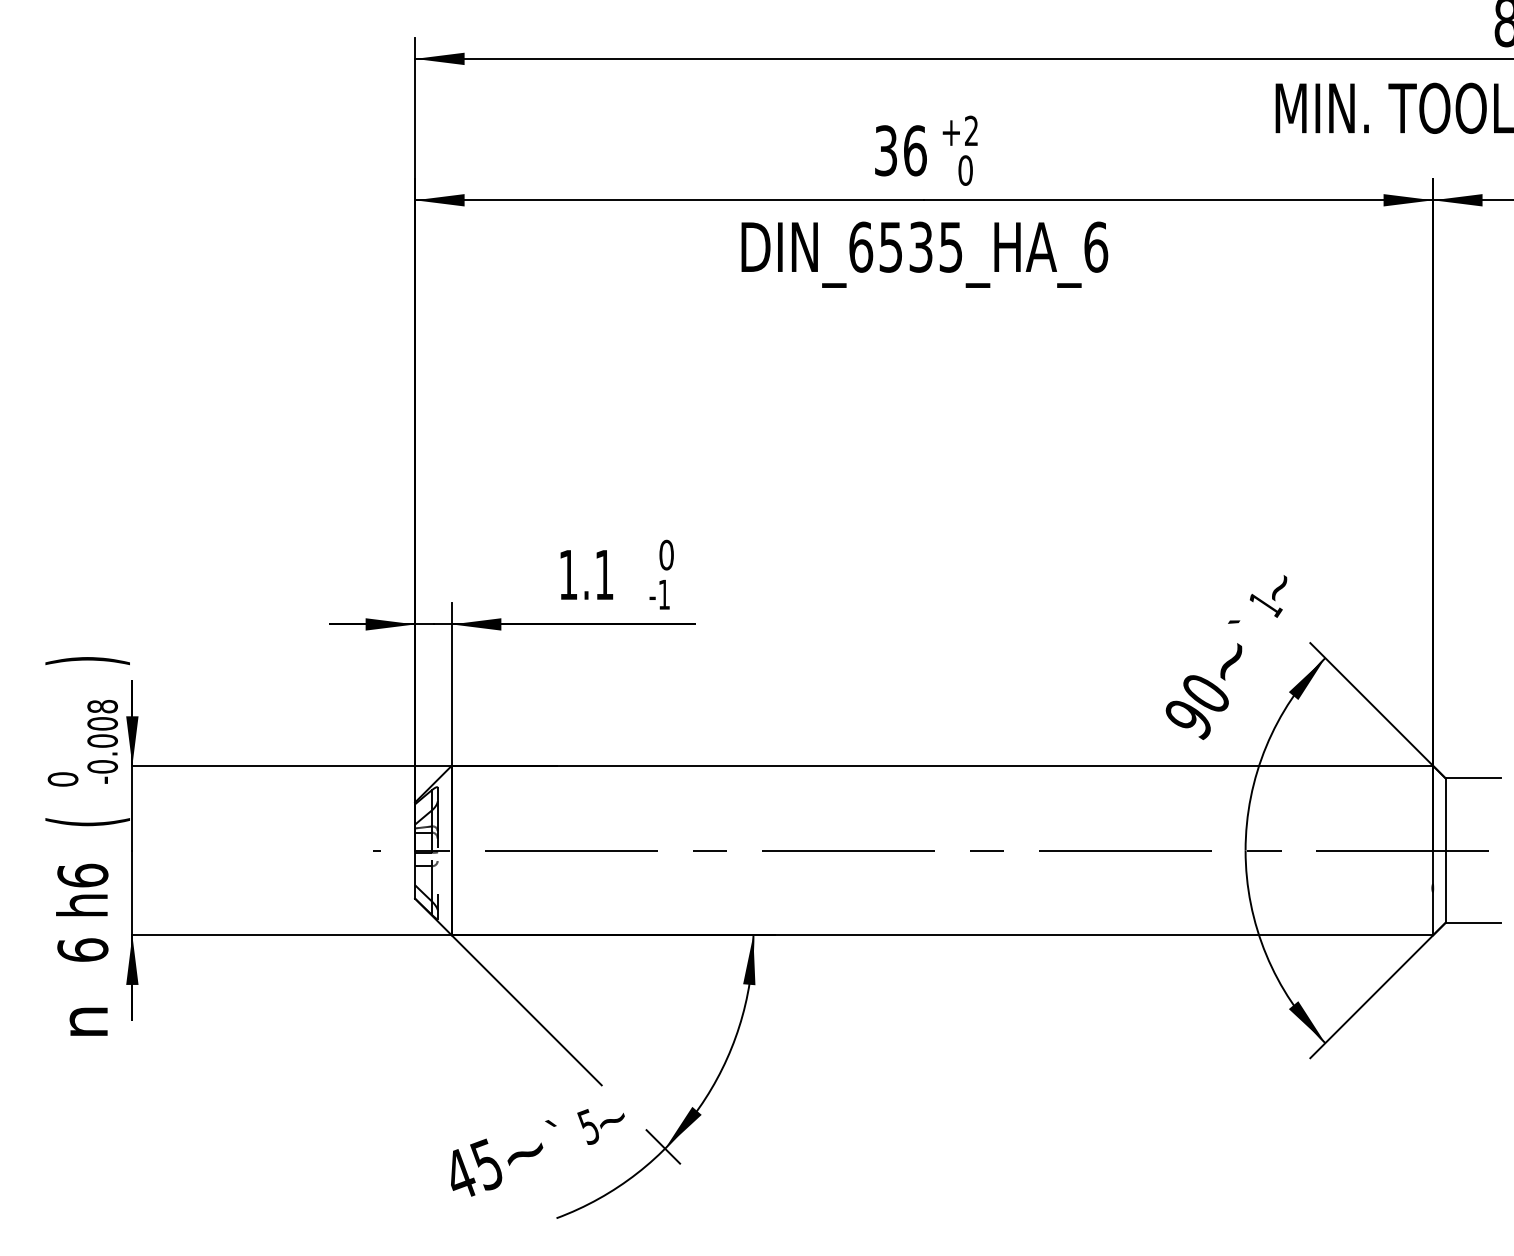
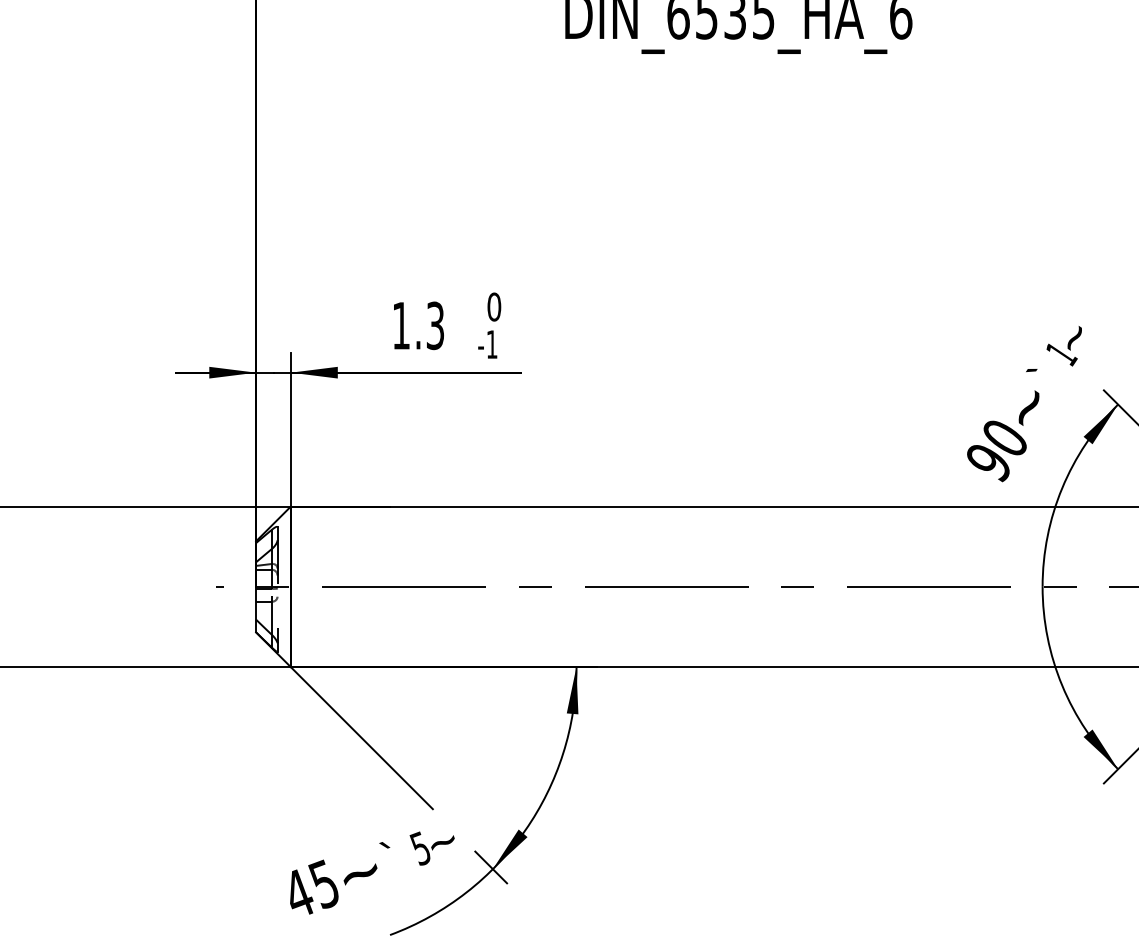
text: (604, 574) -> (435, 325), 1.1 -> 1.3

